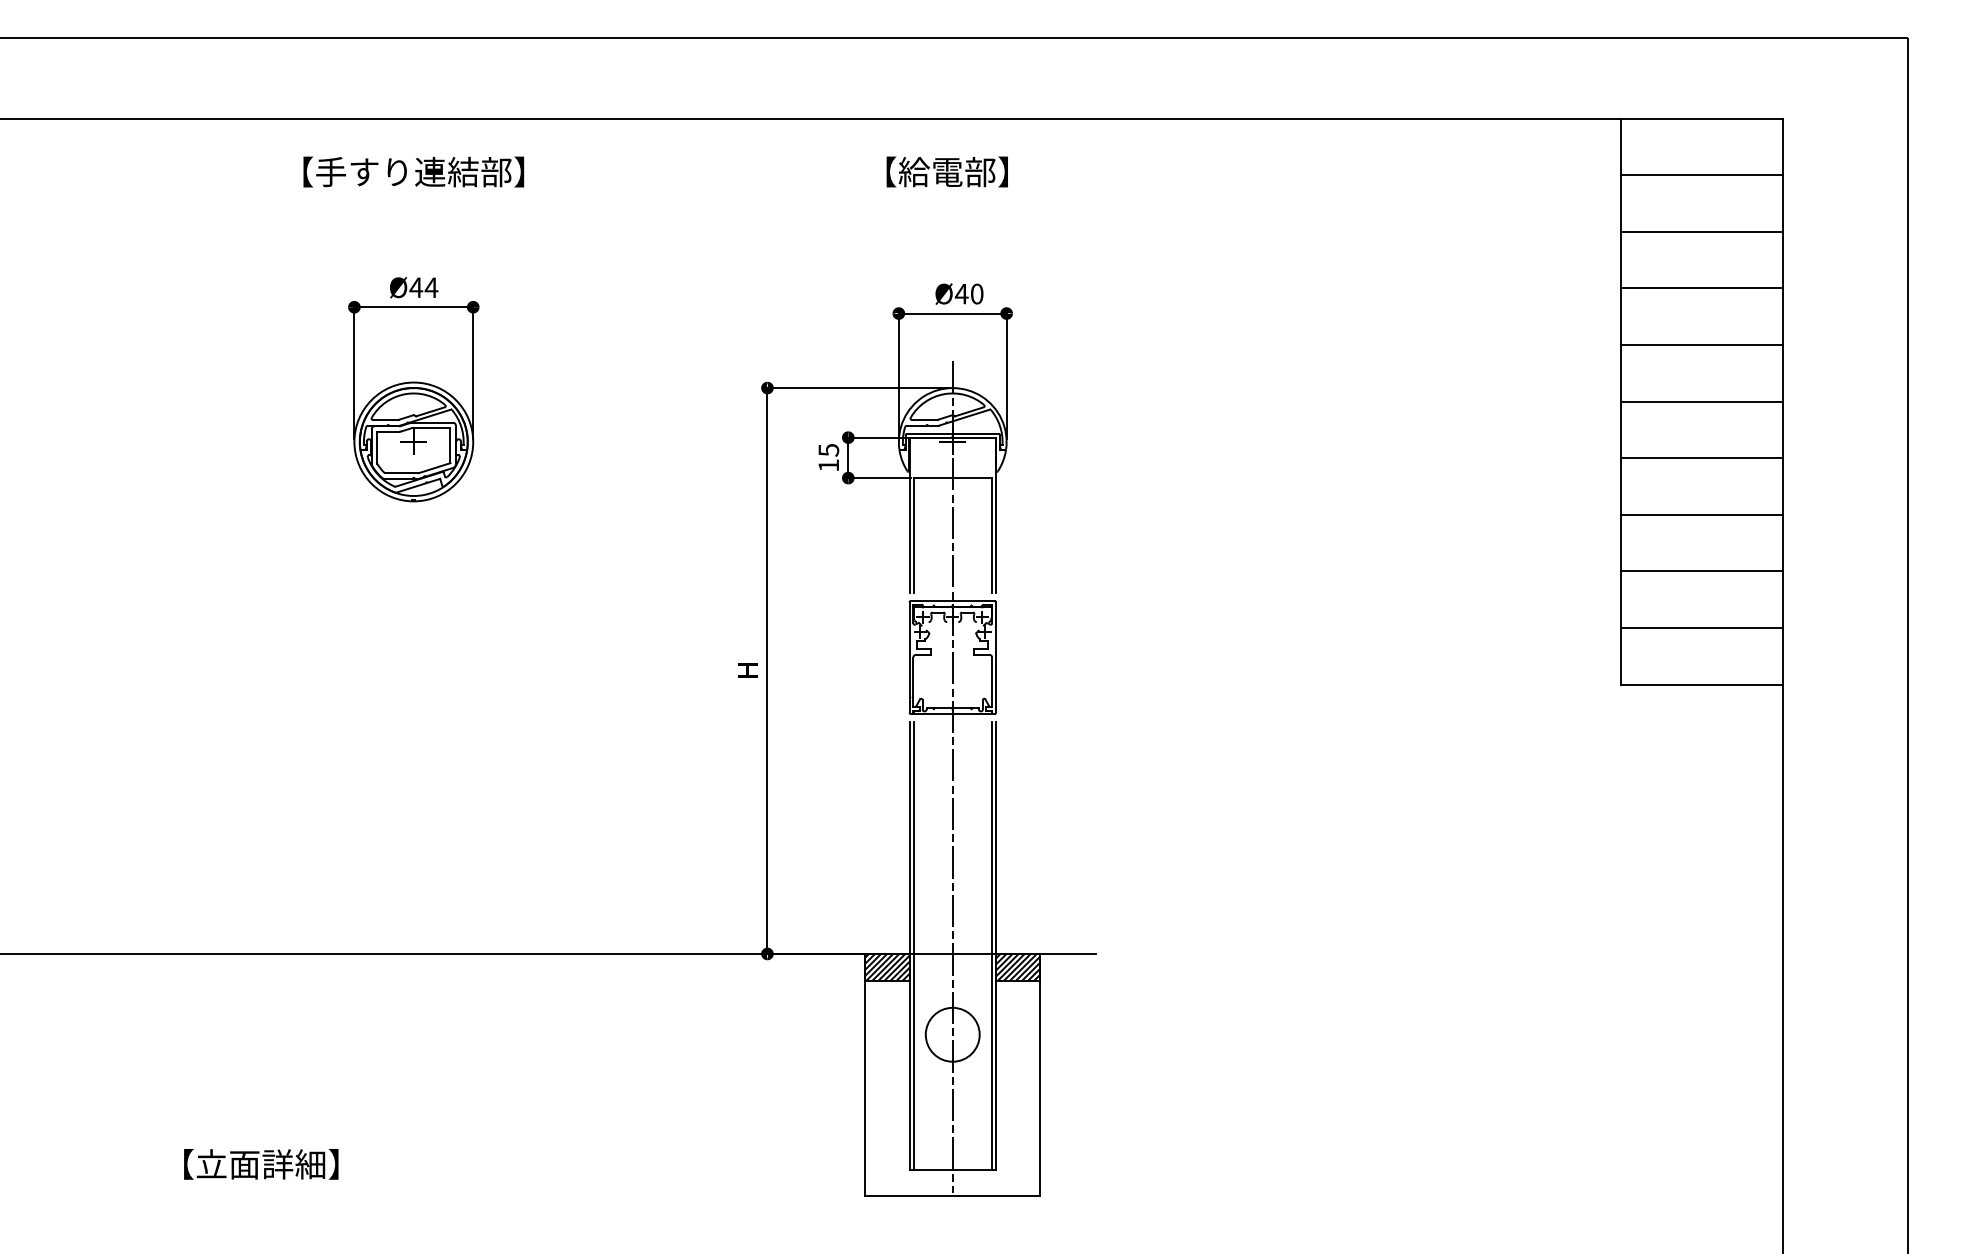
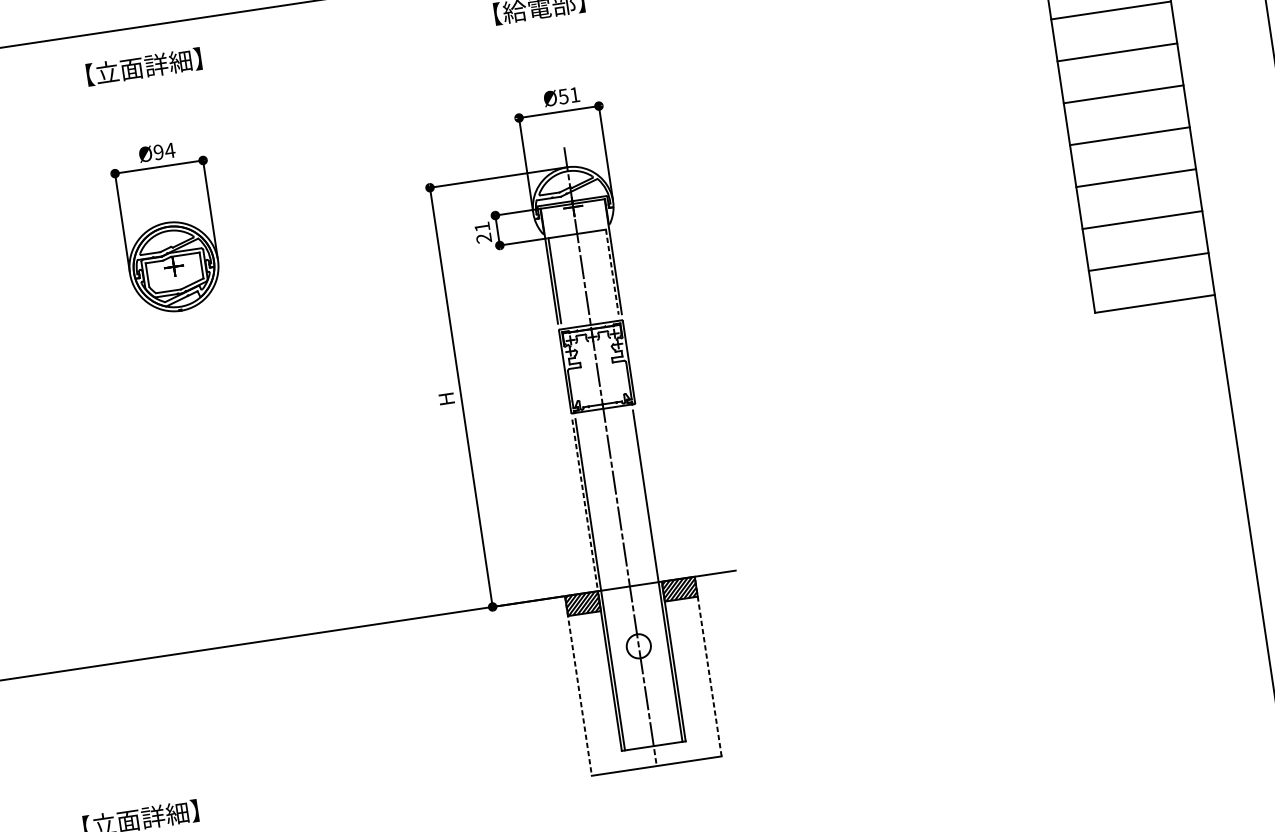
text: (413, 171) -> (143, 66), 【手すり連結部】 -> 【立面詳細】
text: (416, 287) -> (158, 152), Ø44 -> Ø94
text: (968, 293) -> (568, 95), Ø40 -> Ø51
text: (828, 457) -> (482, 232), 15 -> 21
line: (991, 535) -> (612, 272), solid -> dashed
line: (995, 837) -> (648, 495), removed
line: (909, 838) -> (585, 505), solid -> dashed
circle: (952, 1034) -> (638, 646), size x0.6
line: (1040, 1074) -> (708, 666), solid -> dashed
line: (865, 1075) -> (578, 686), solid -> dashed

